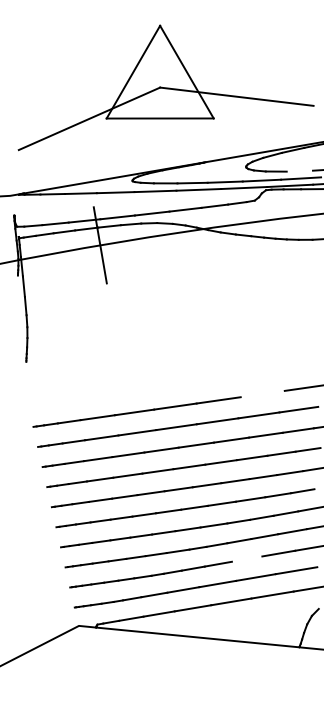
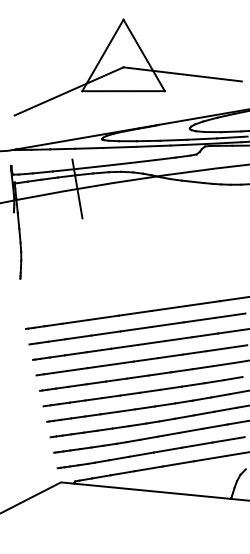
line: (299, 170) -> (231, 131), added
line: (262, 393) -> (202, 303), added
line: (246, 558) -> (190, 430), added

